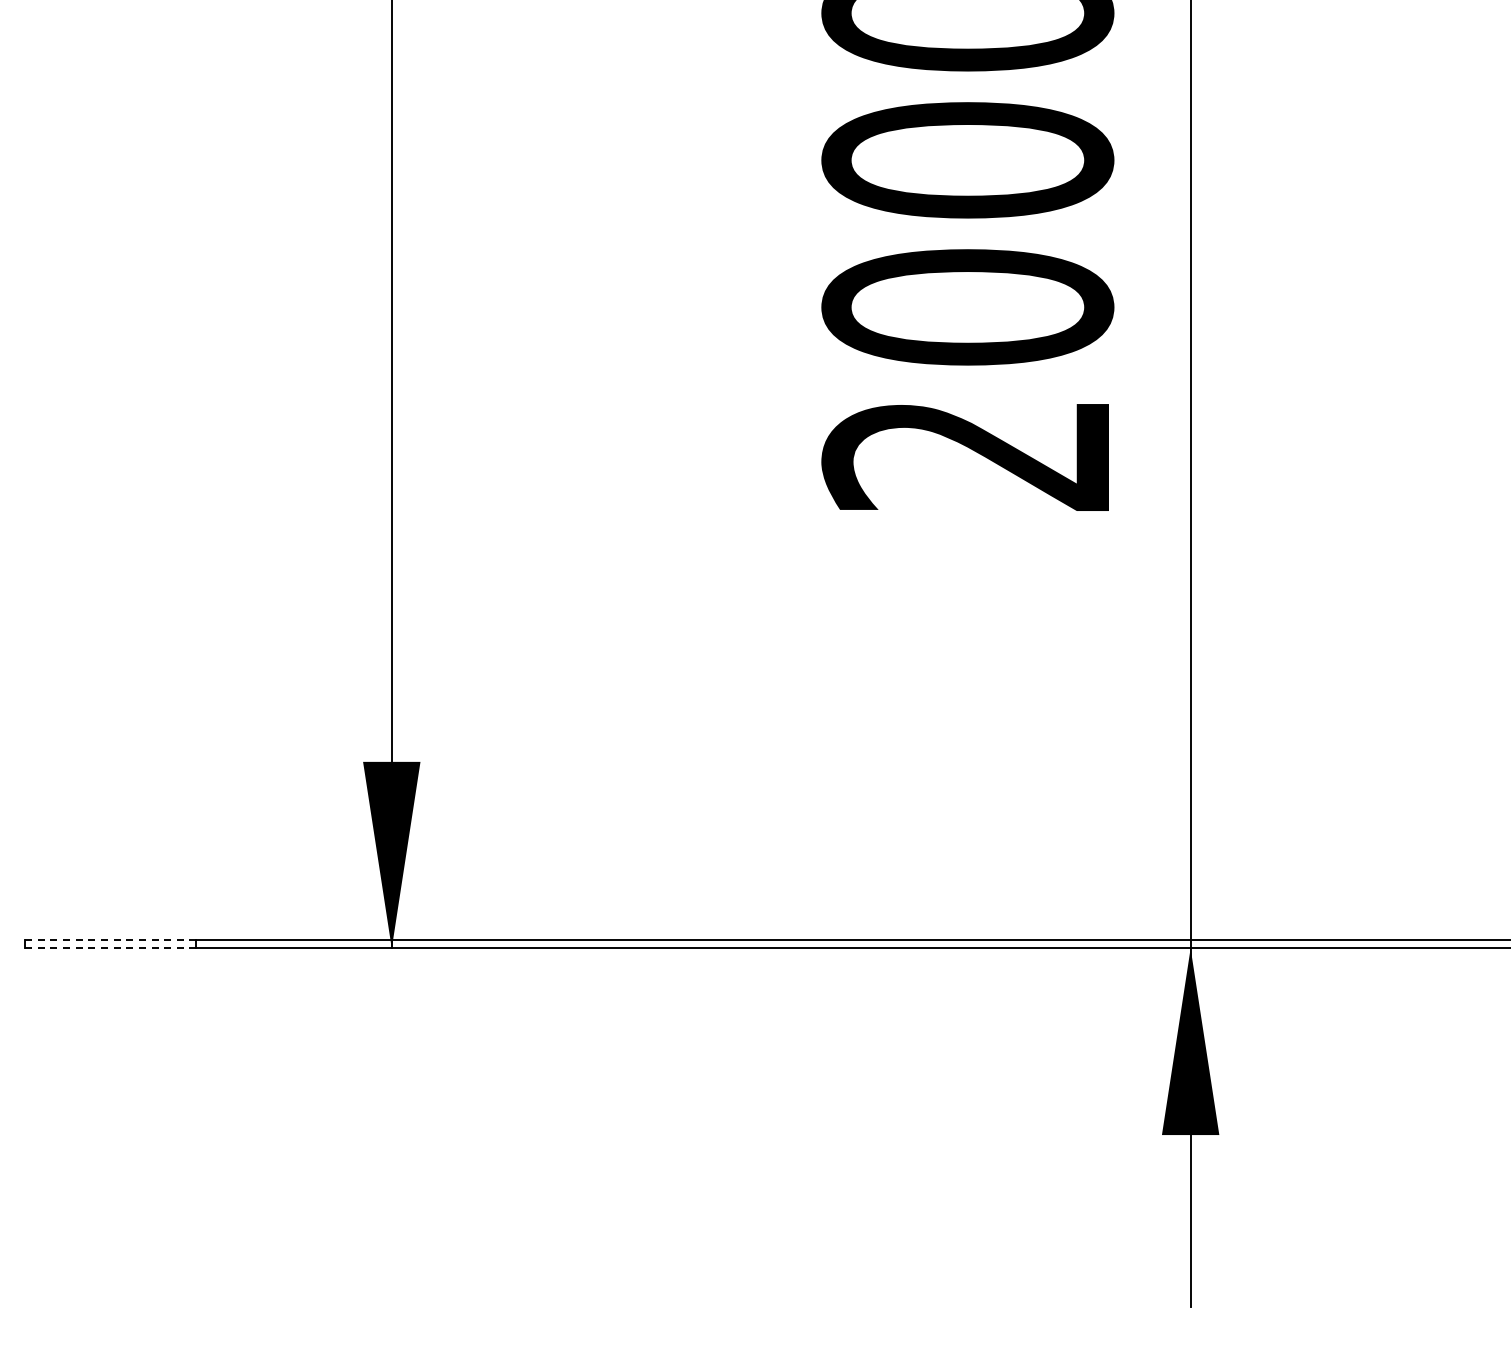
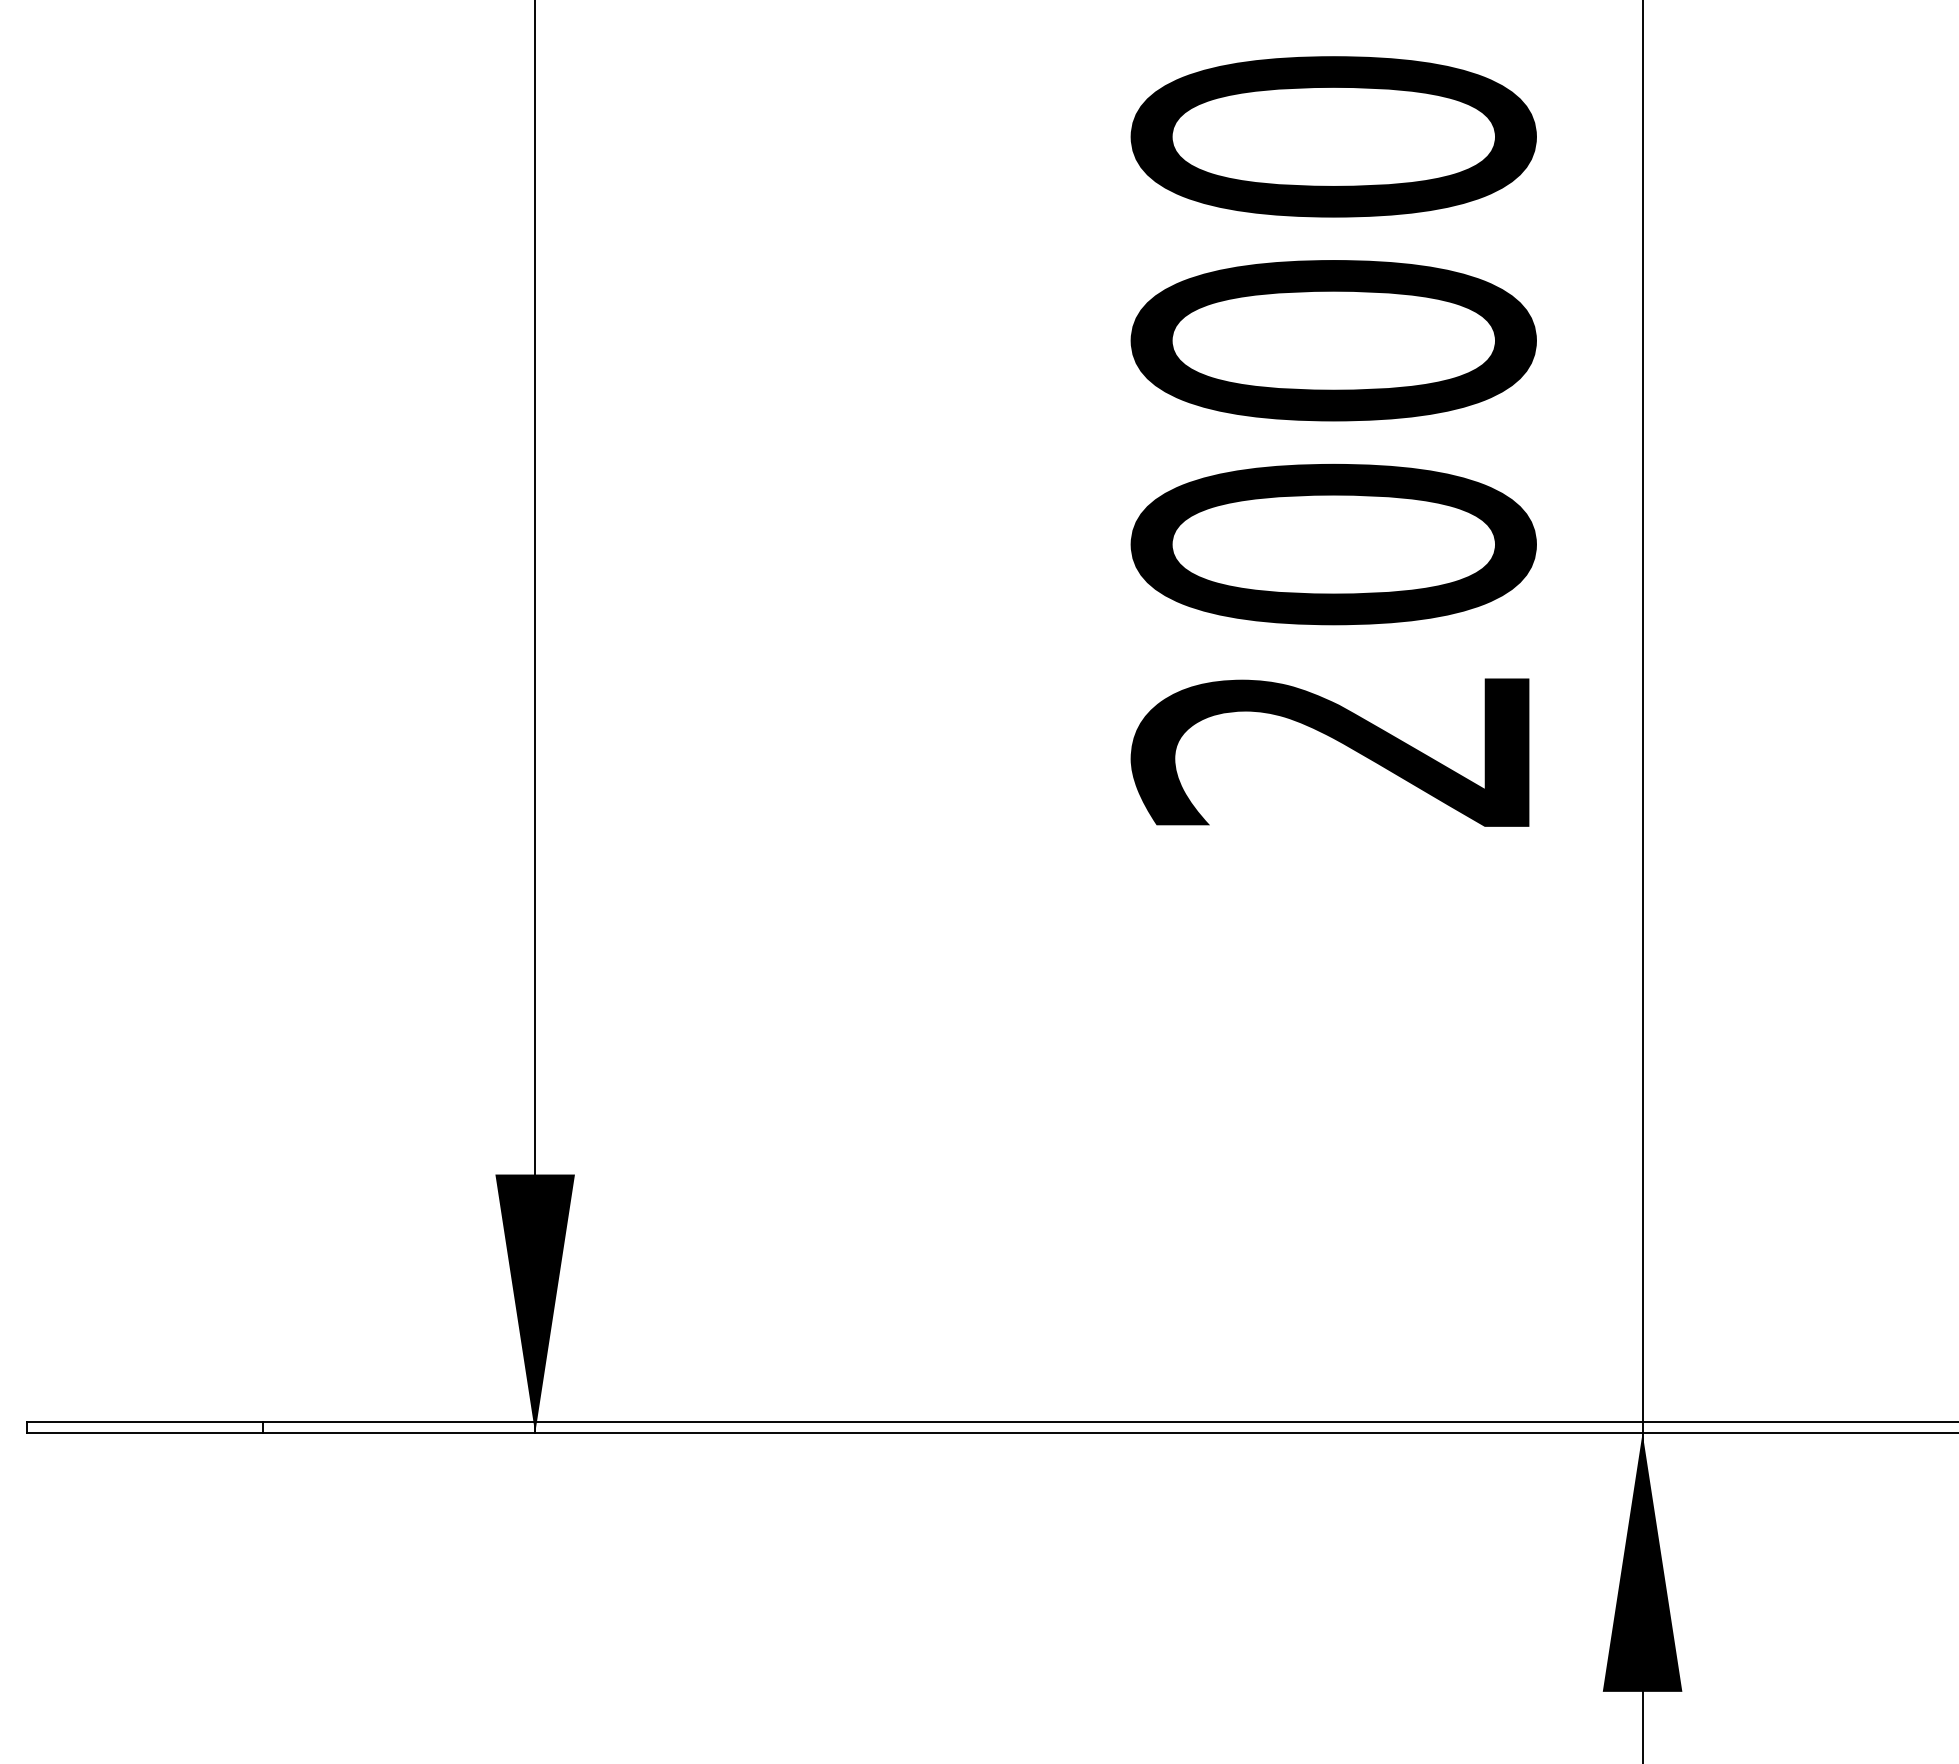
line: (110, 940) -> (145, 1422), dashed -> solid
line: (110, 948) -> (145, 1433), dashed -> solid

